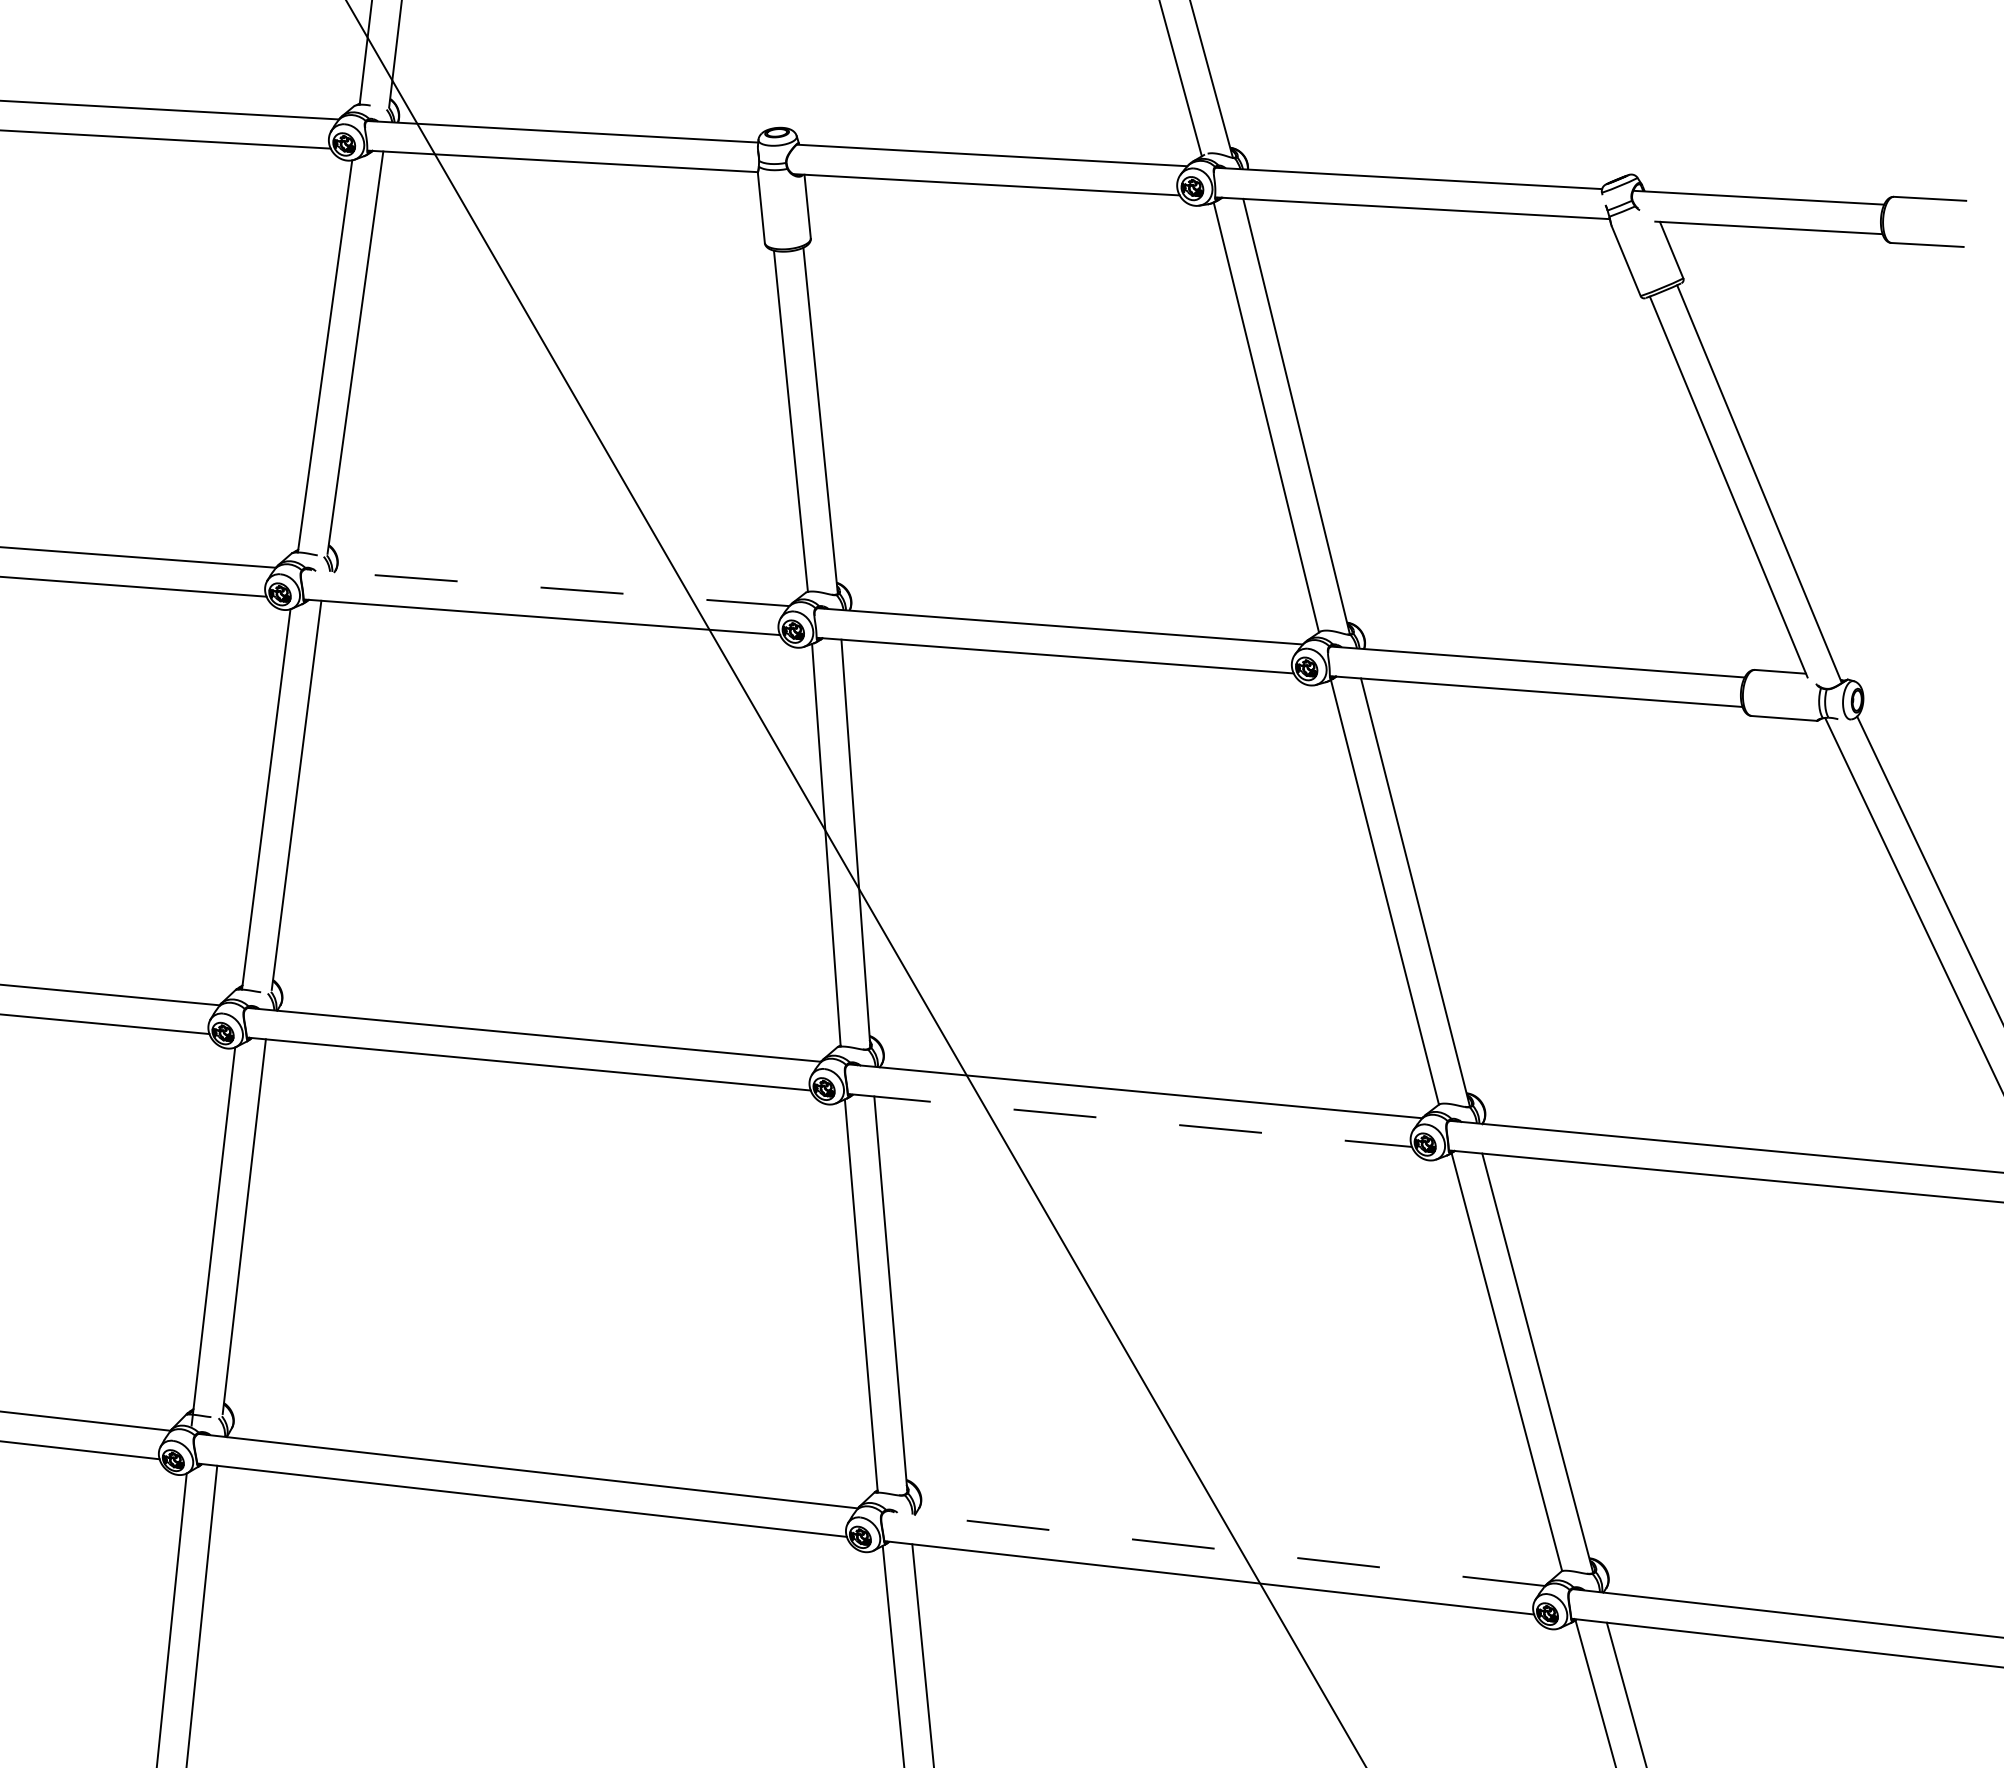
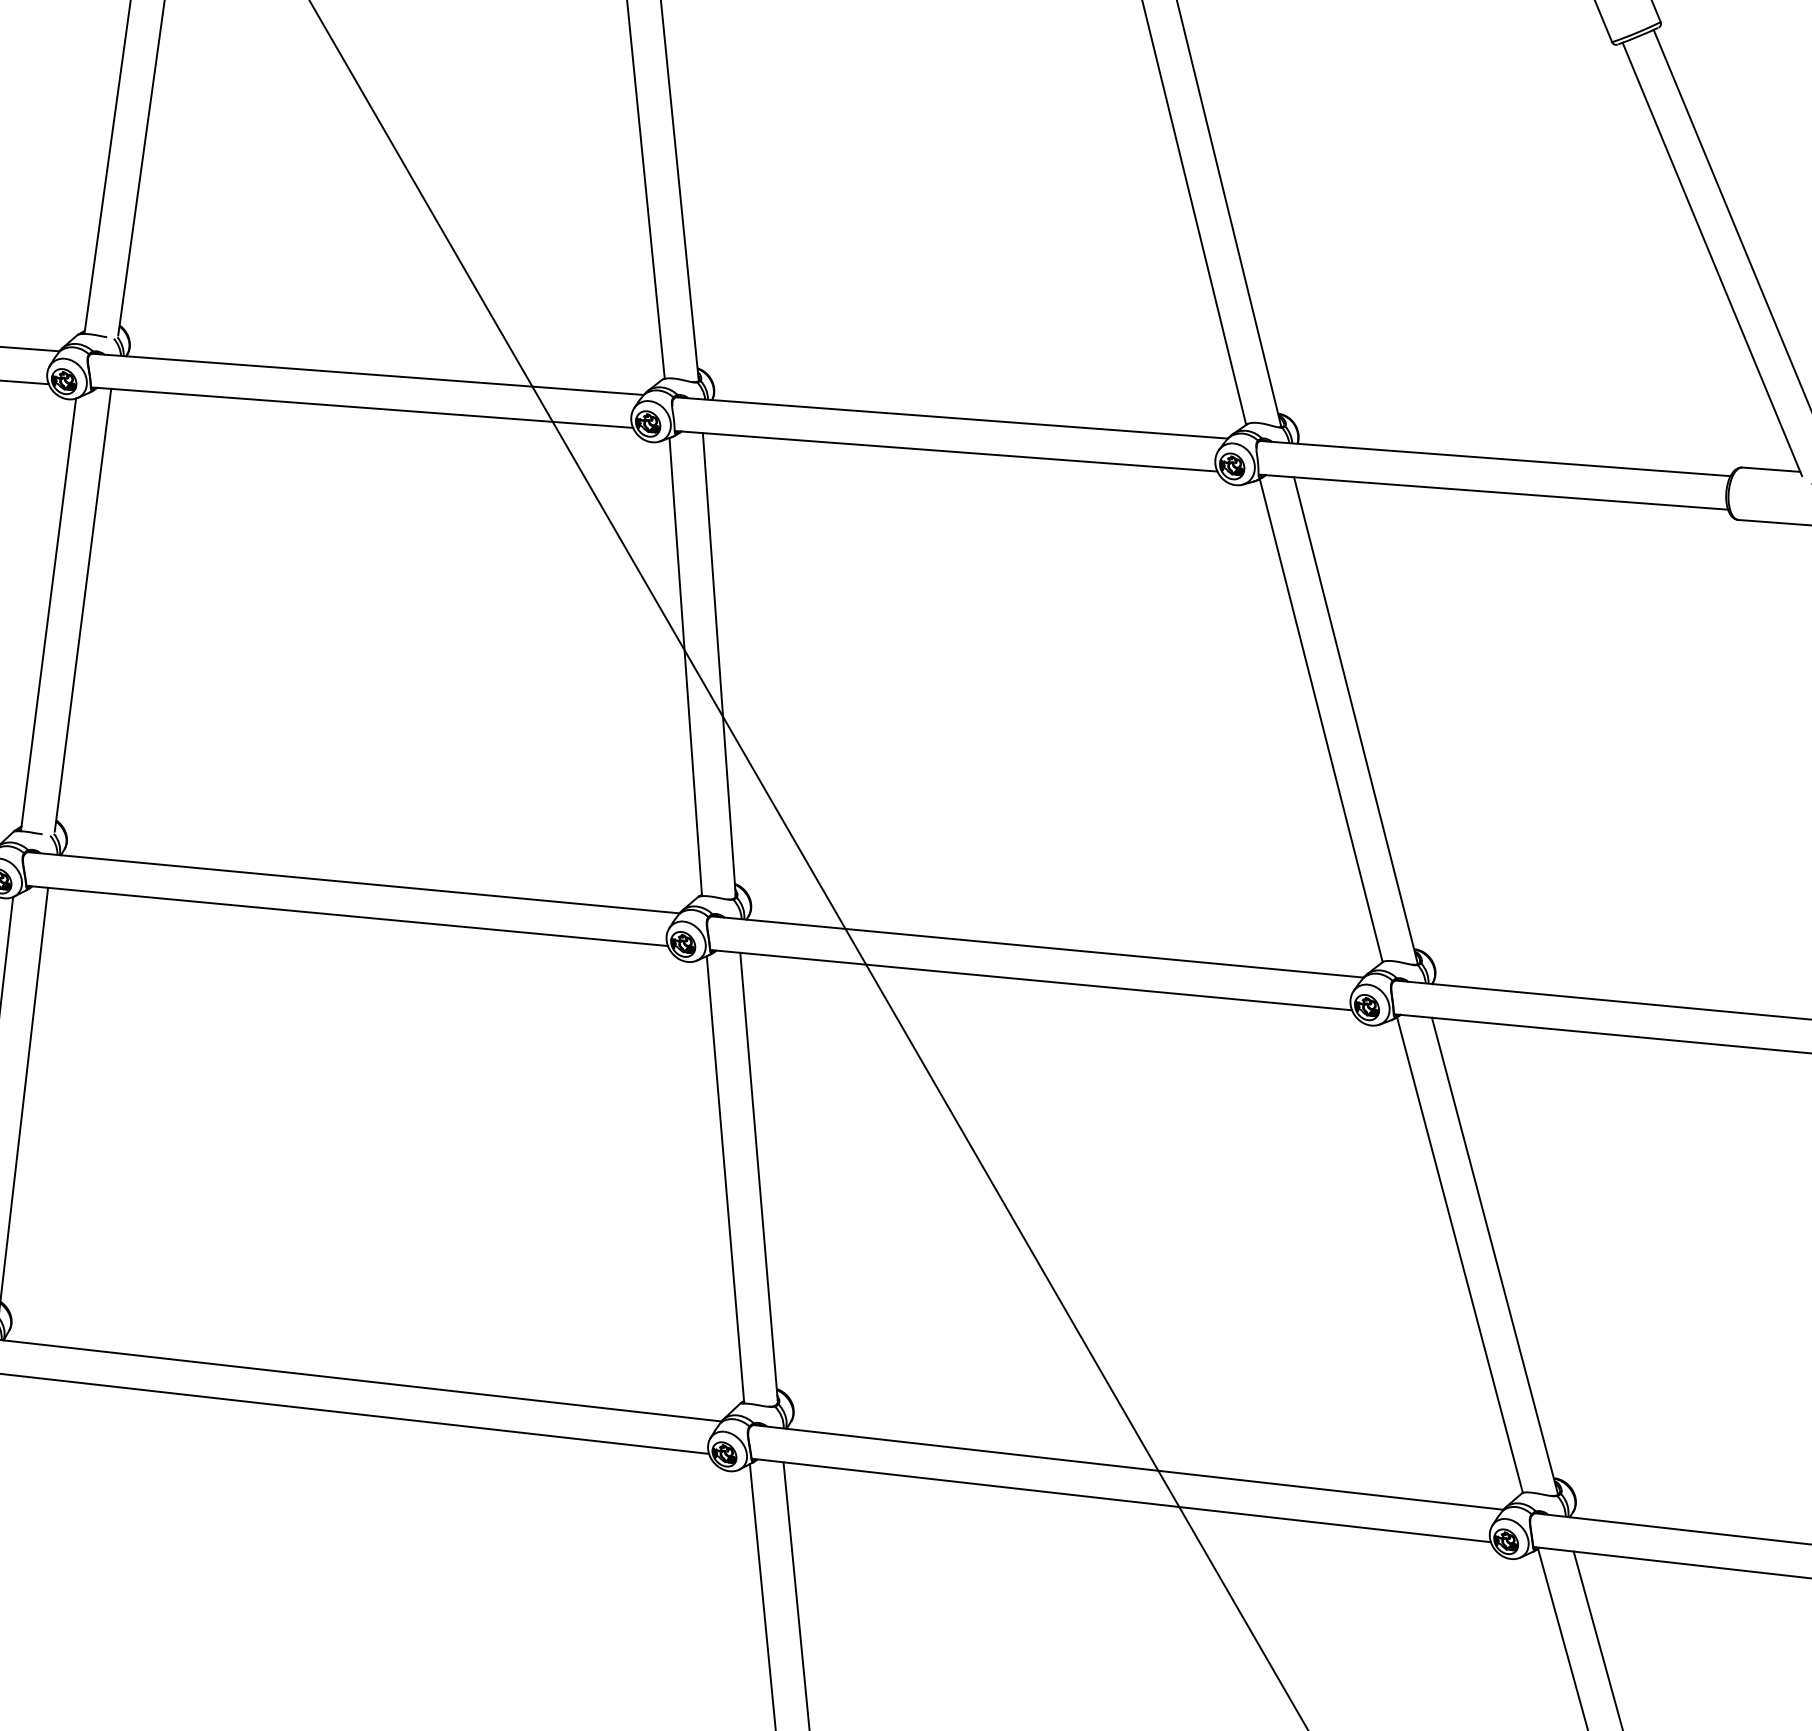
line: (546, 587) -> (367, 373), dashed -> solid
line: (1130, 1120) -> (1031, 980), dashed -> solid
line: (1215, 1548) -> (1128, 1467), dashed -> solid

